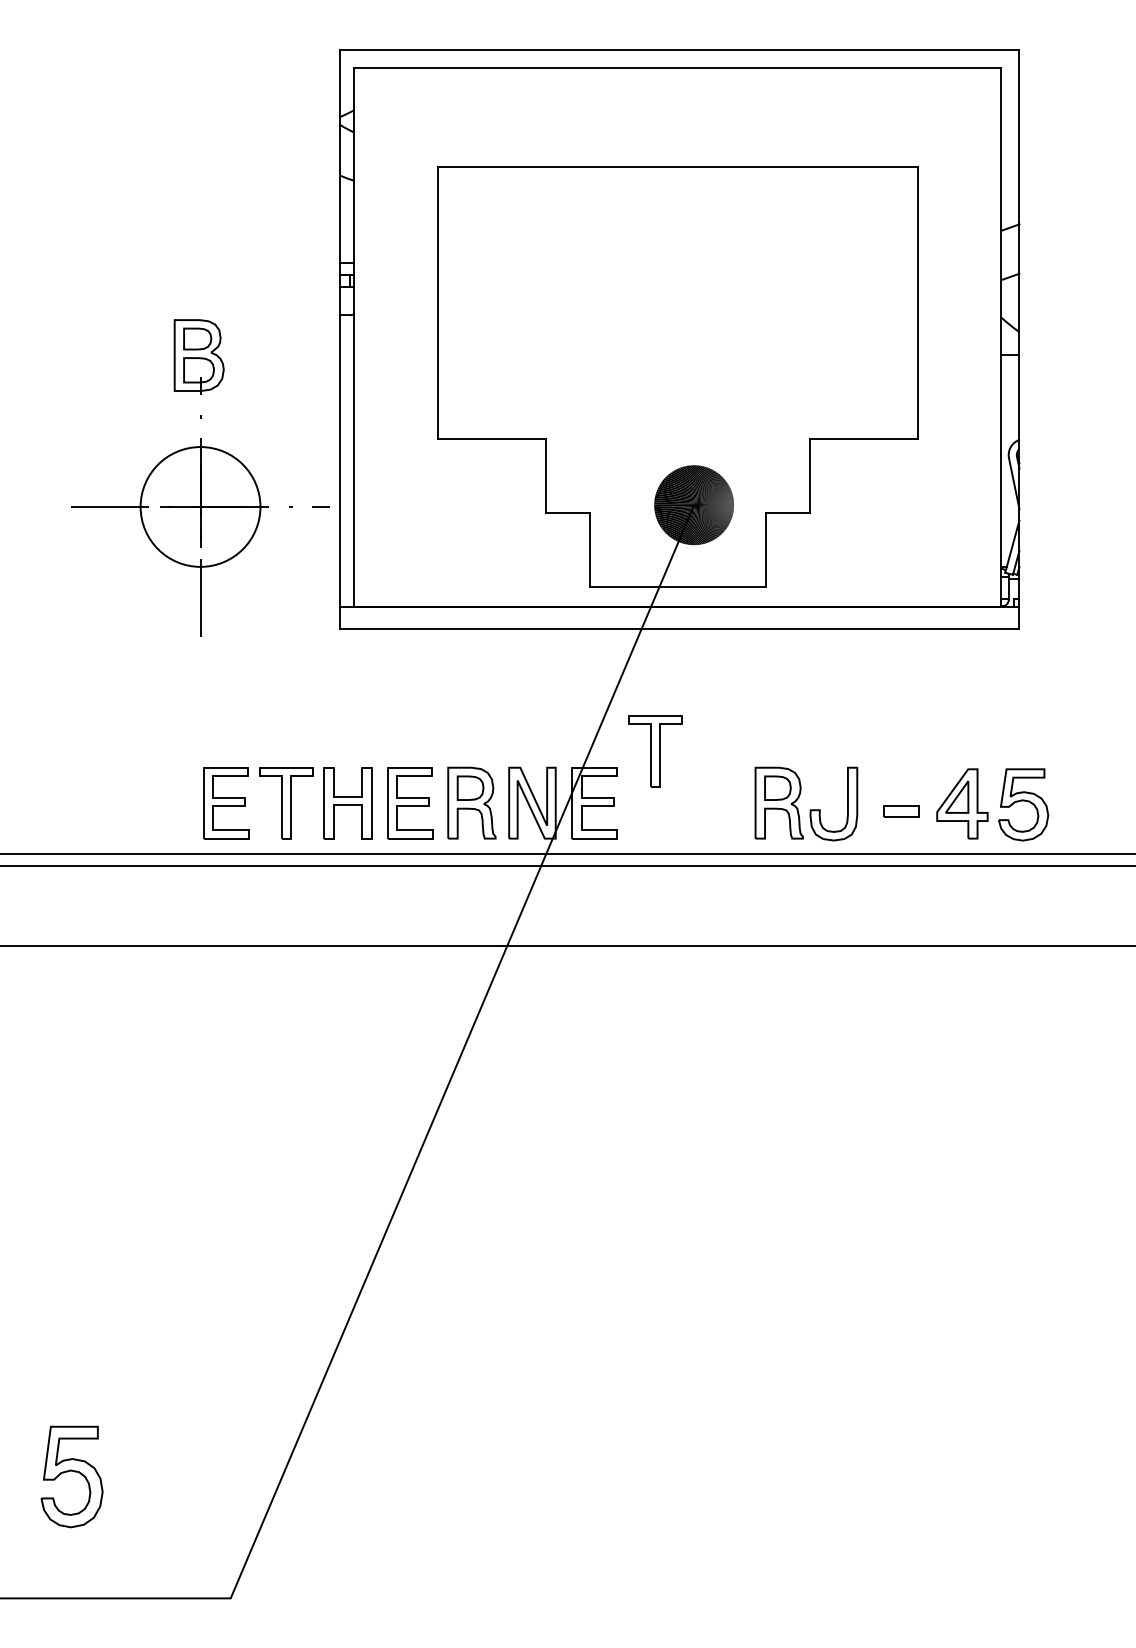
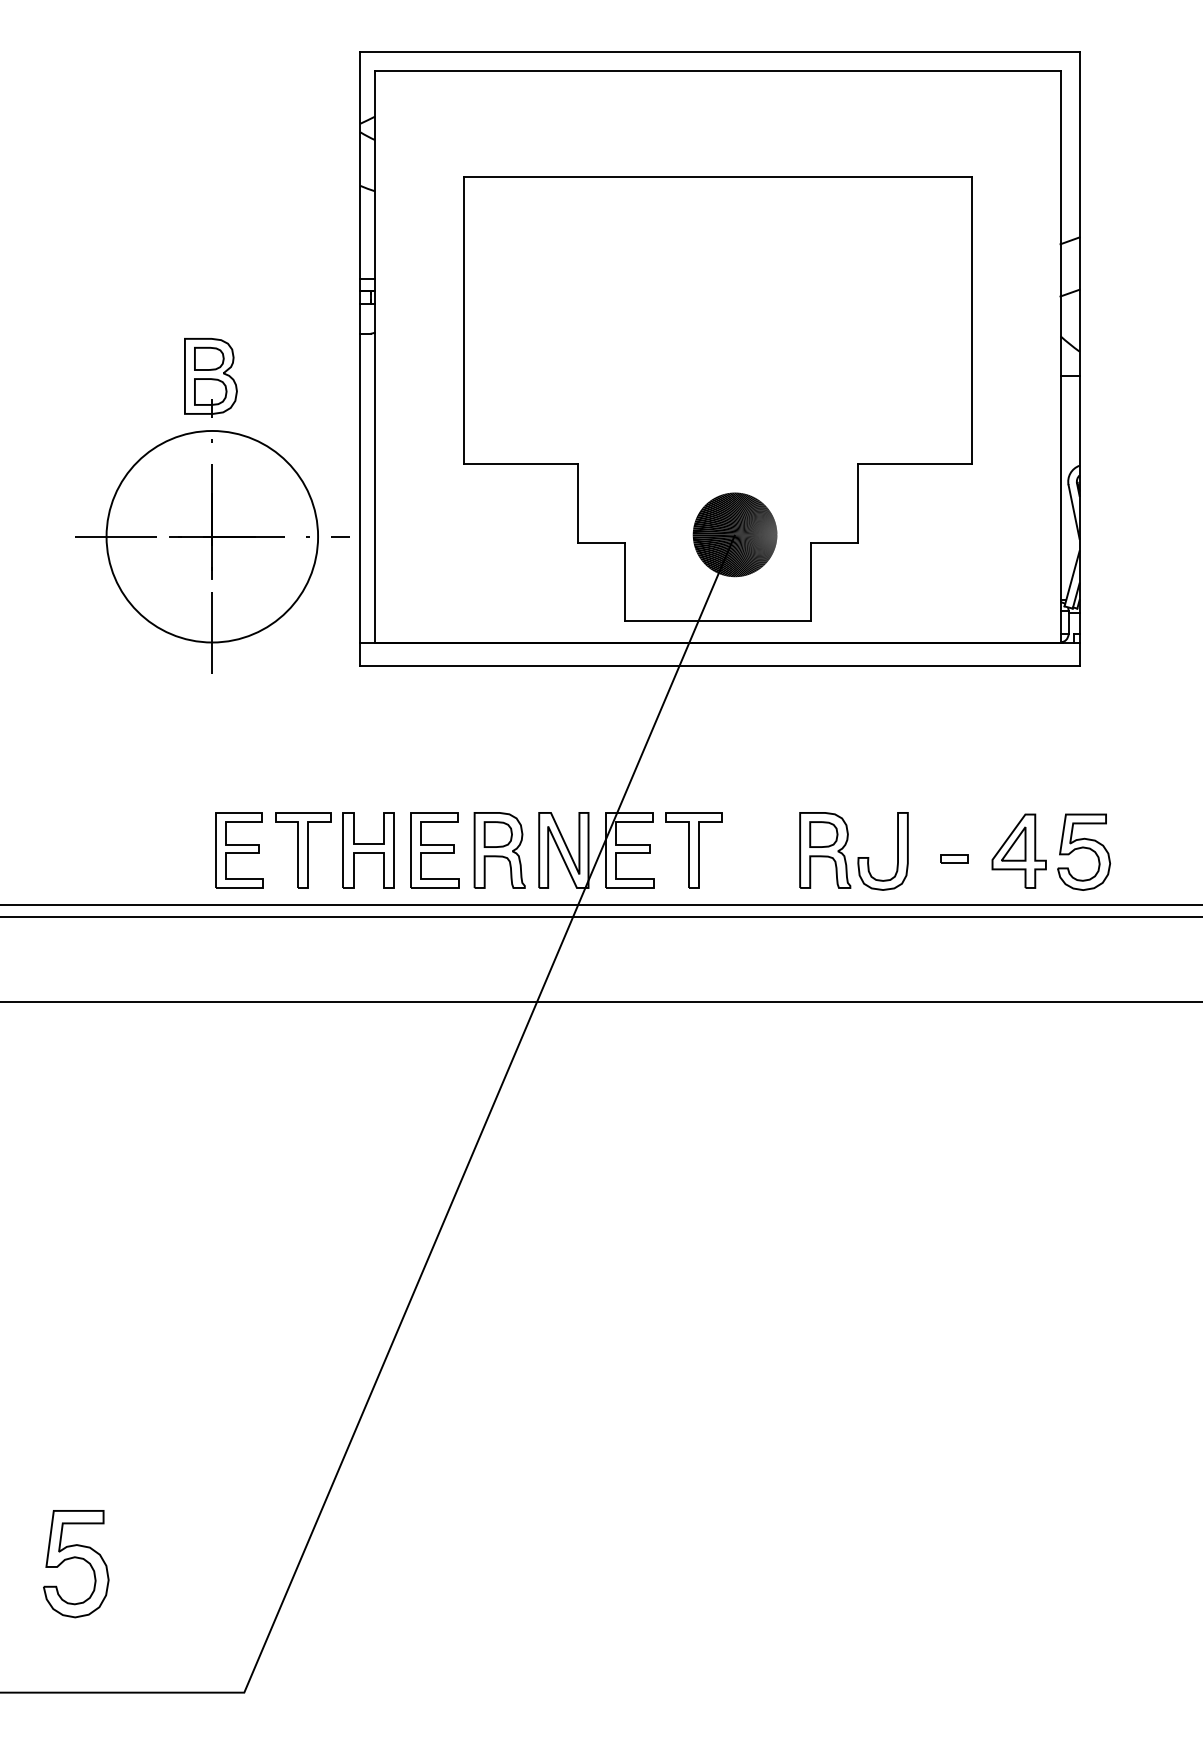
circle: (200, 506) -> (212, 536), size x1.67
part: (654, 751) -> (693, 850), moved
part: (901, 810) -> (954, 858), size x0.71

